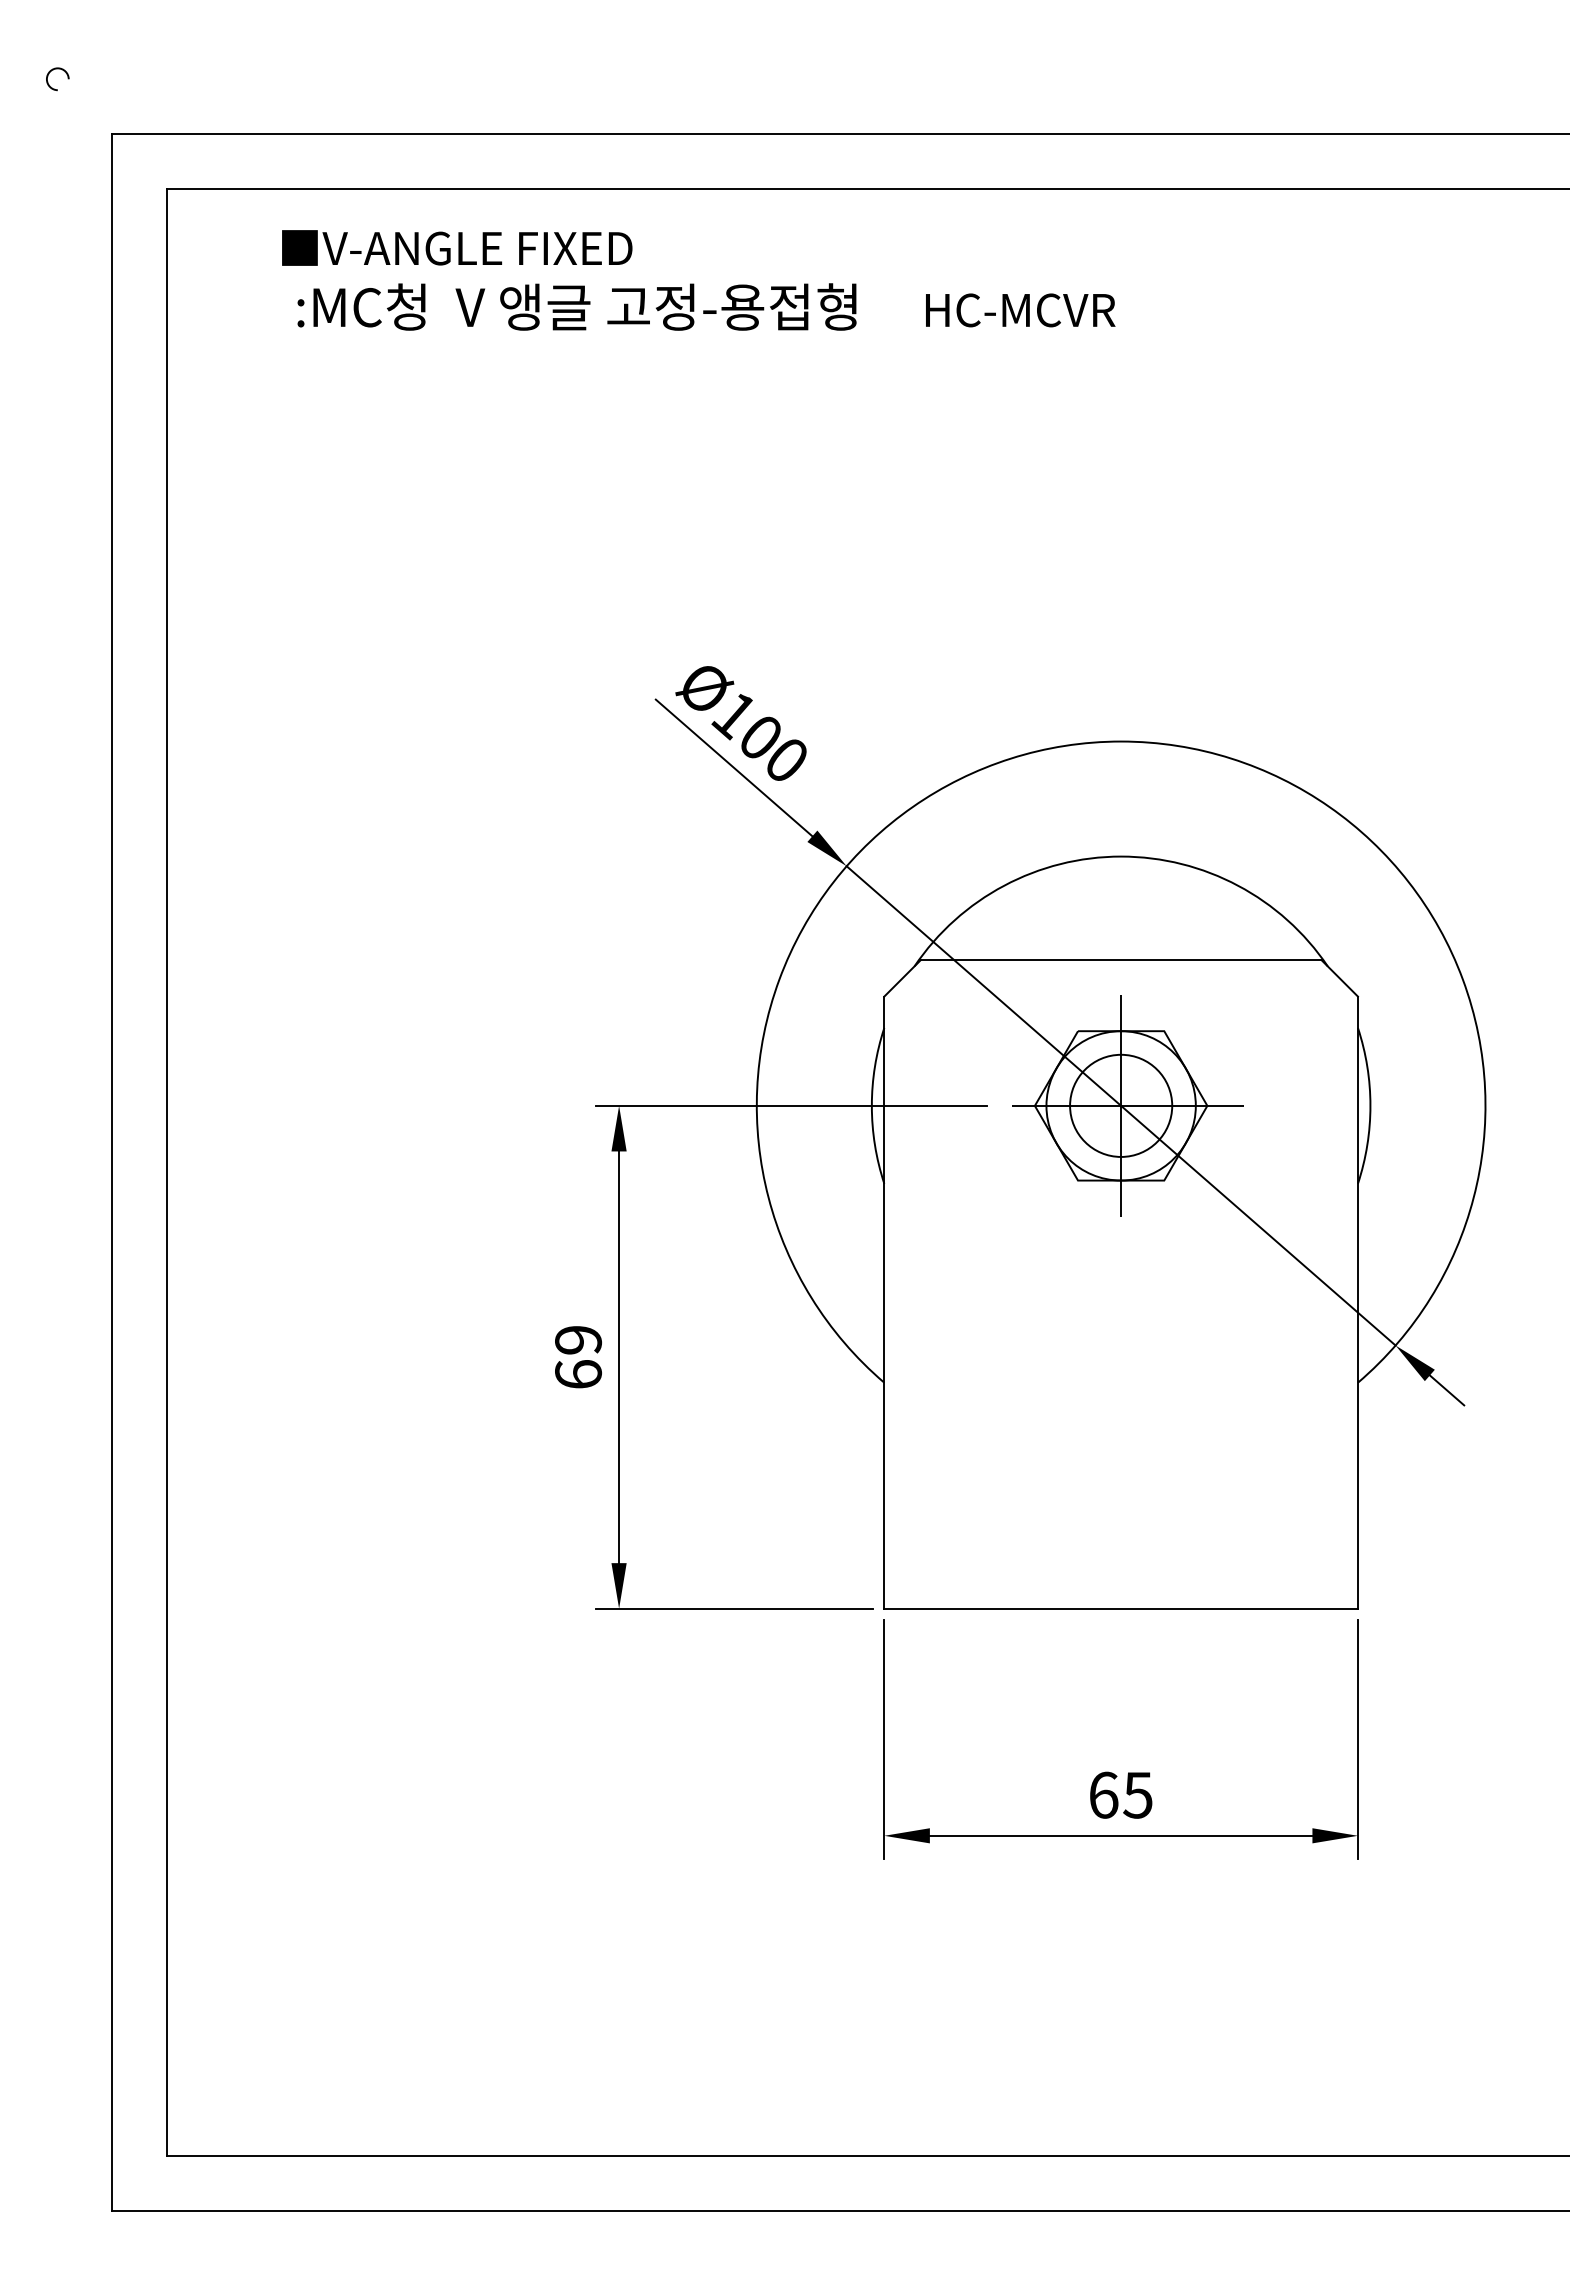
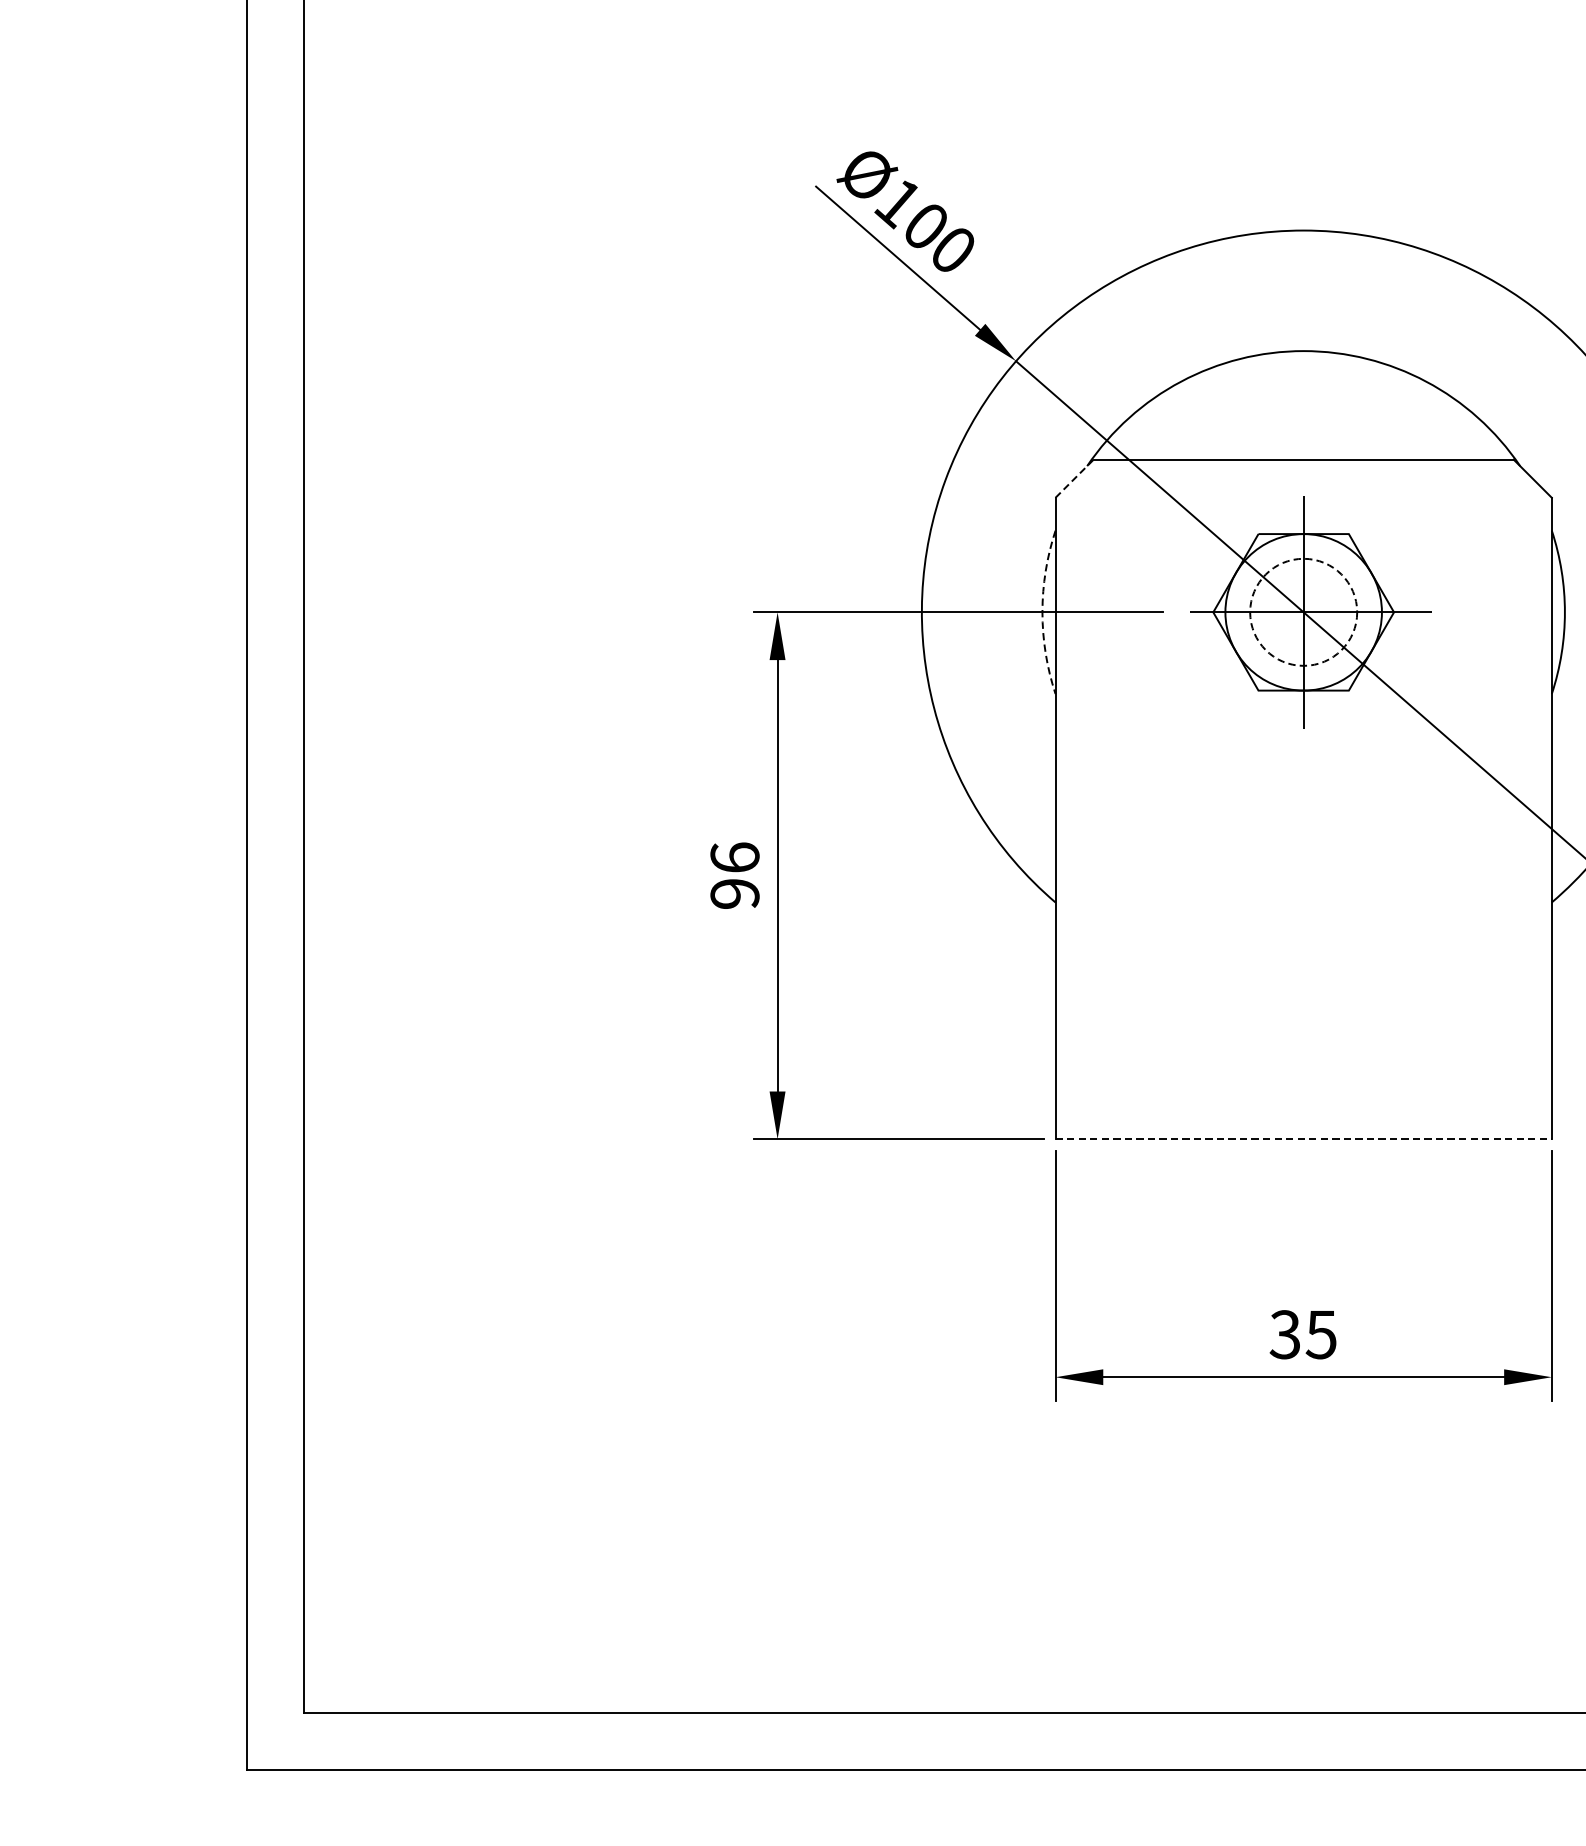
line: (902, 978) -> (1074, 478), solid -> dashed
arc: (871, 1105) -> (1042, 611), solid -> dashed
circle: (1121, 1105) -> (1304, 611), solid -> dashed
text: (578, 1356) -> (735, 874), 69 -> 96
line: (1121, 1608) -> (1304, 1139), solid -> dashed
text: (1103, 1794) -> (1285, 1333), 65 -> 35

